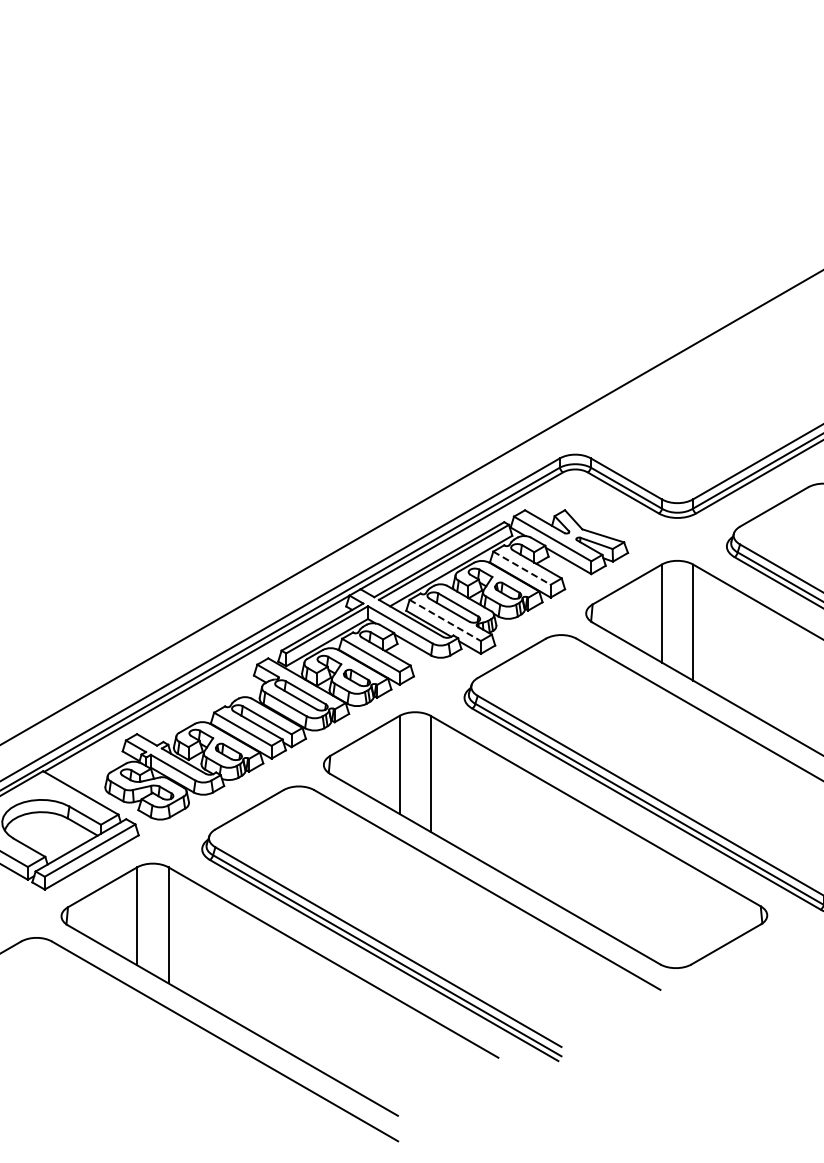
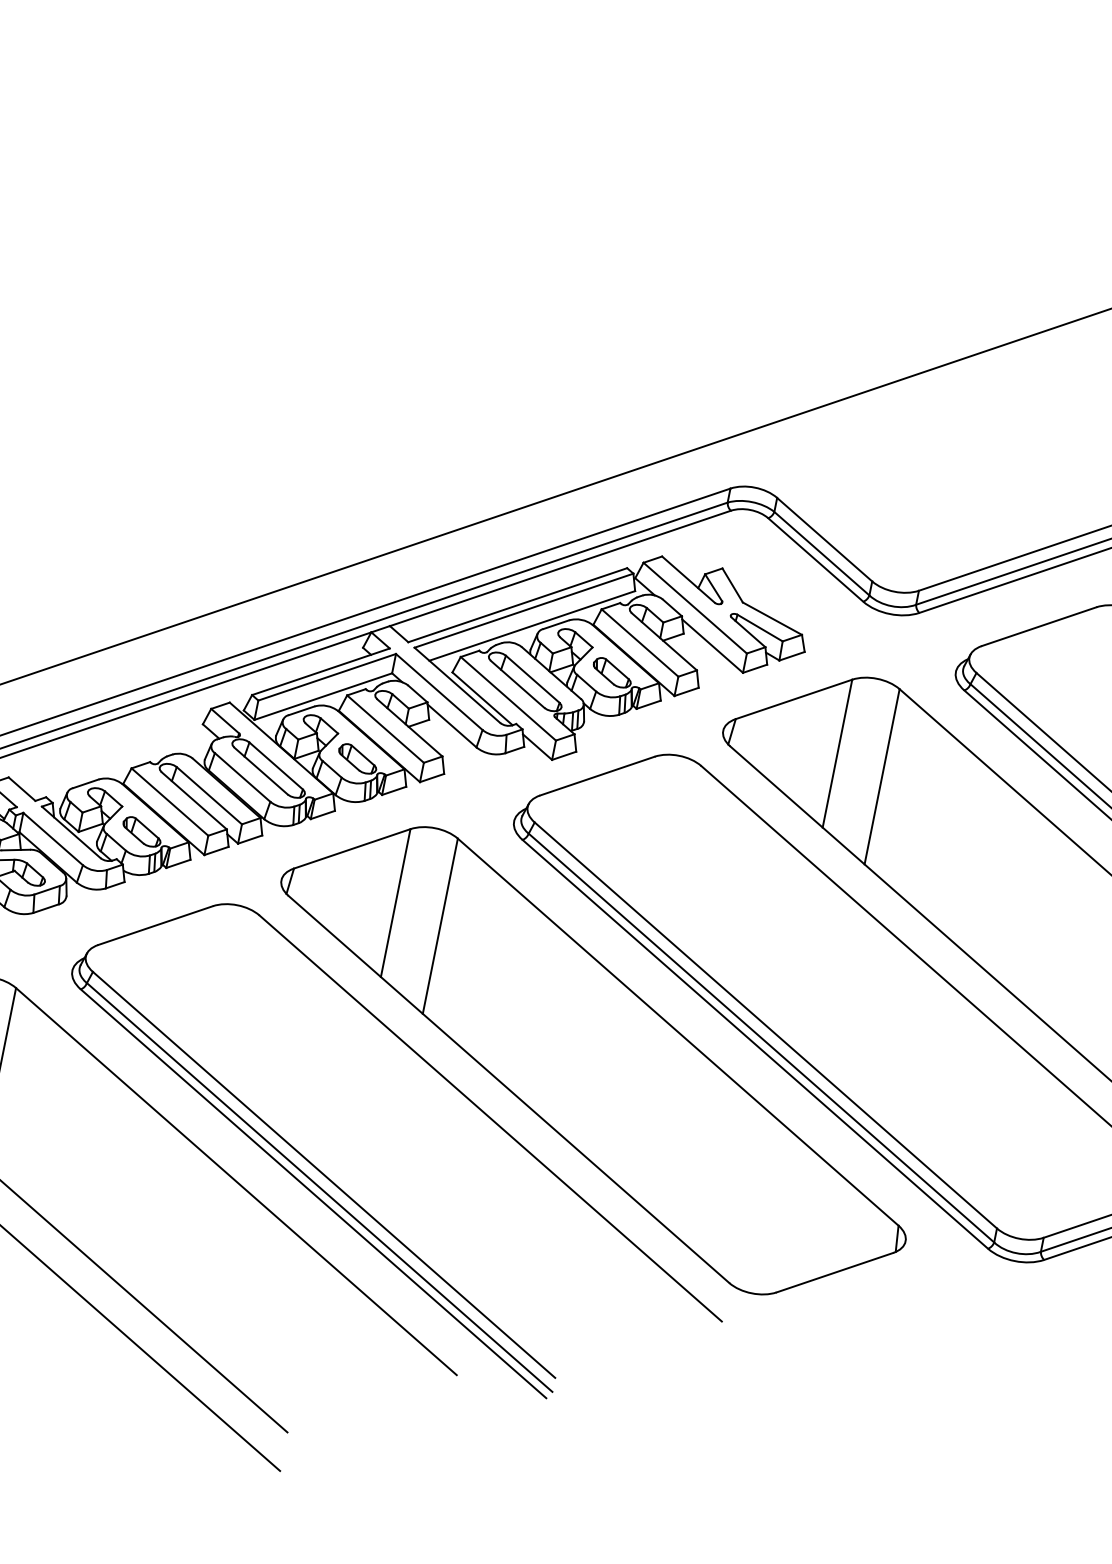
line: (522, 568) -> (640, 643), dashed -> solid
line: (445, 620) -> (508, 698), dashed -> solid

